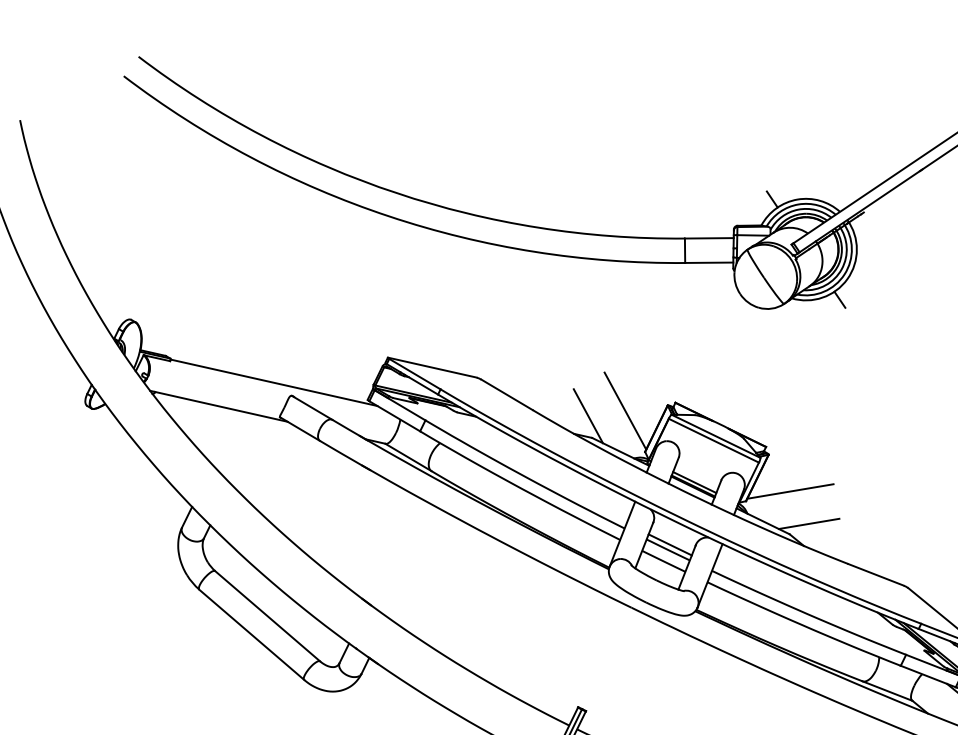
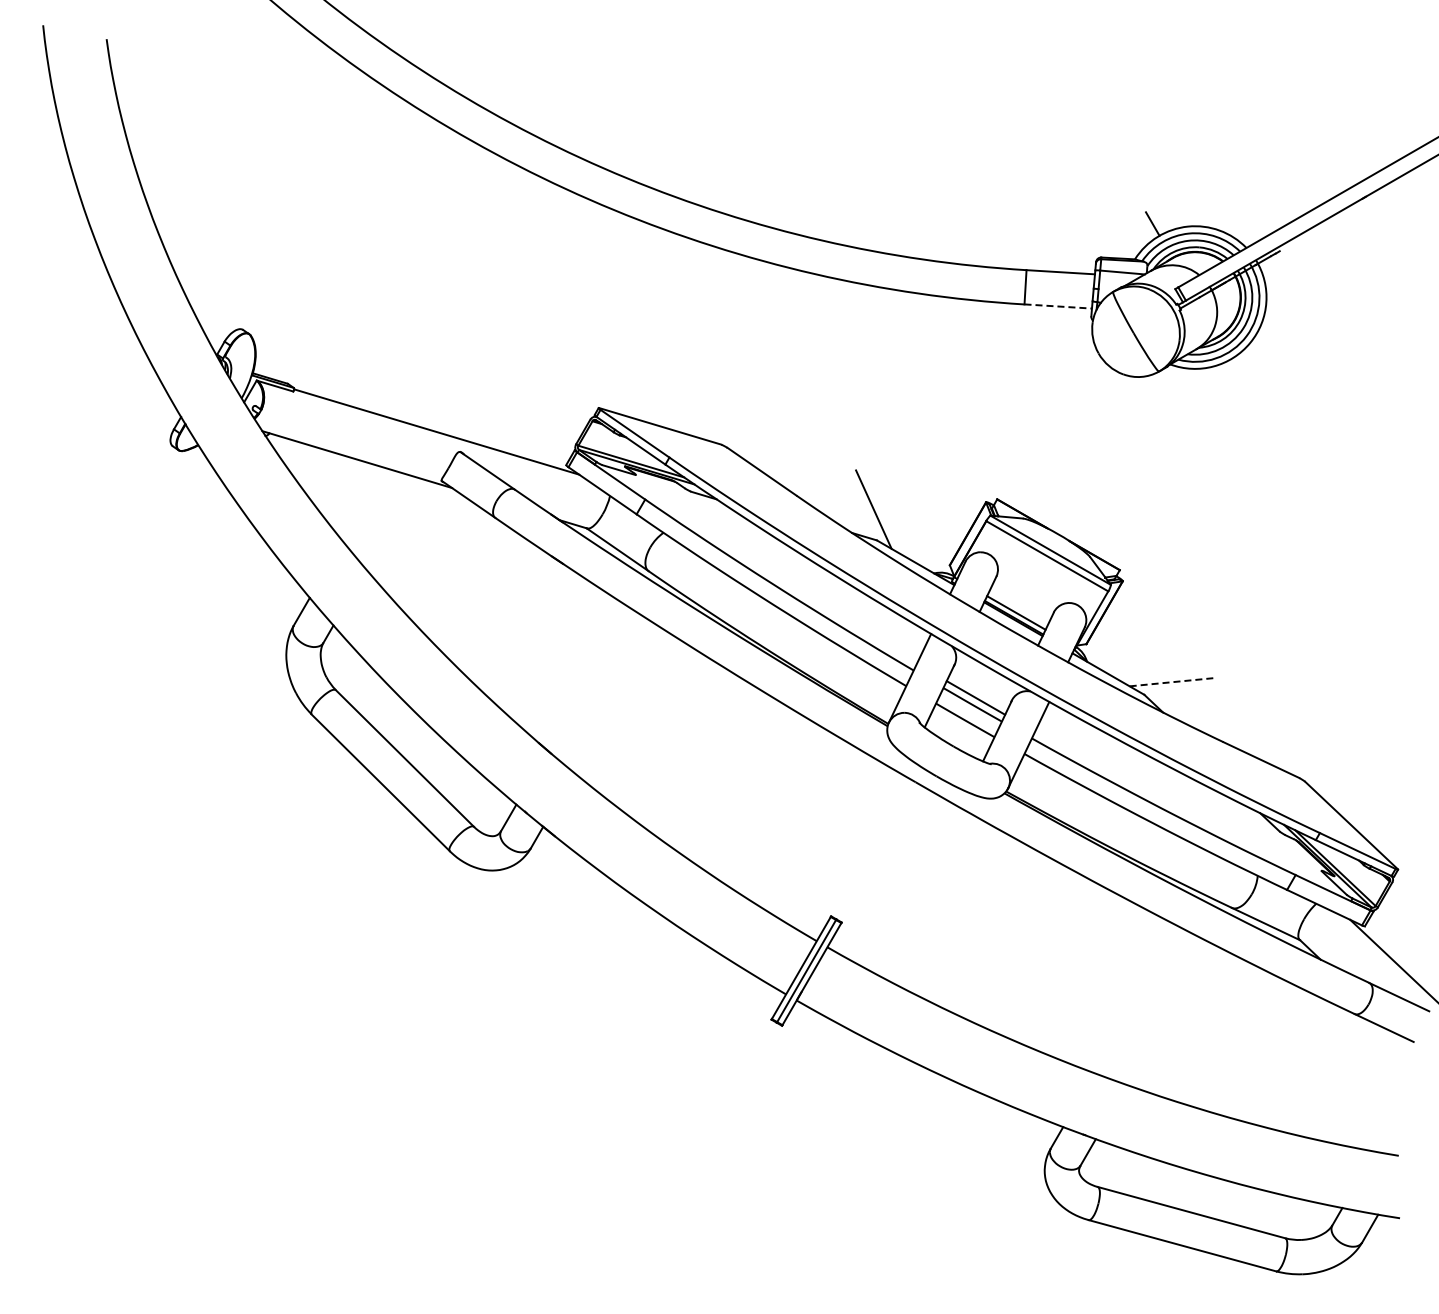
line: (709, 262) -> (1058, 306), solid -> dashed
line: (839, 299) -> (1237, 370), removed
line: (624, 411) -> (925, 506), removed
line: (790, 491) -> (1149, 634), removed
line: (809, 524) -> (1173, 682), solid -> dashed

